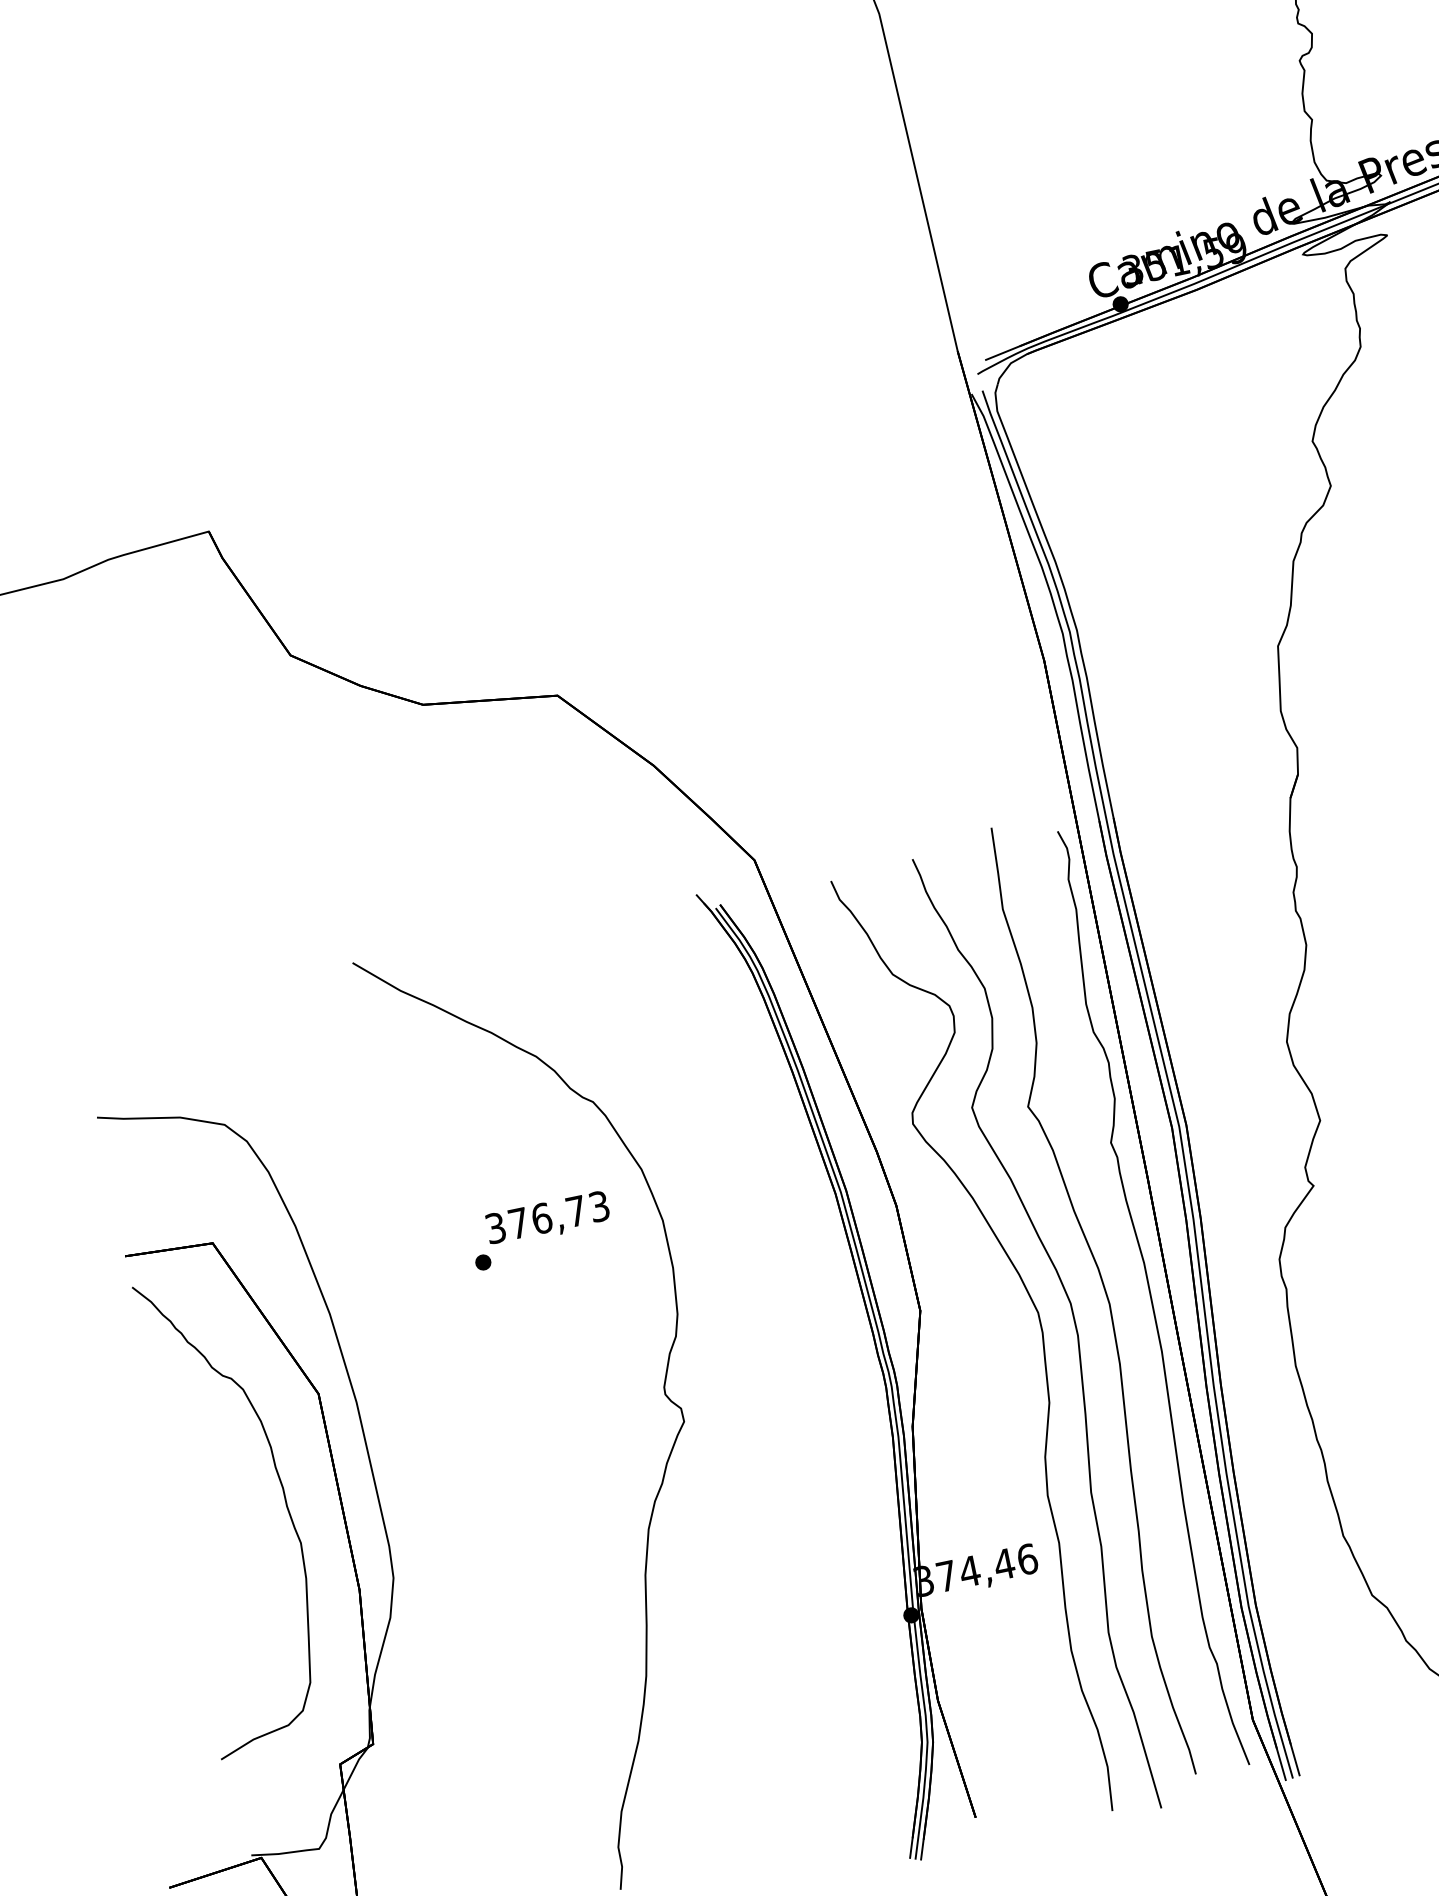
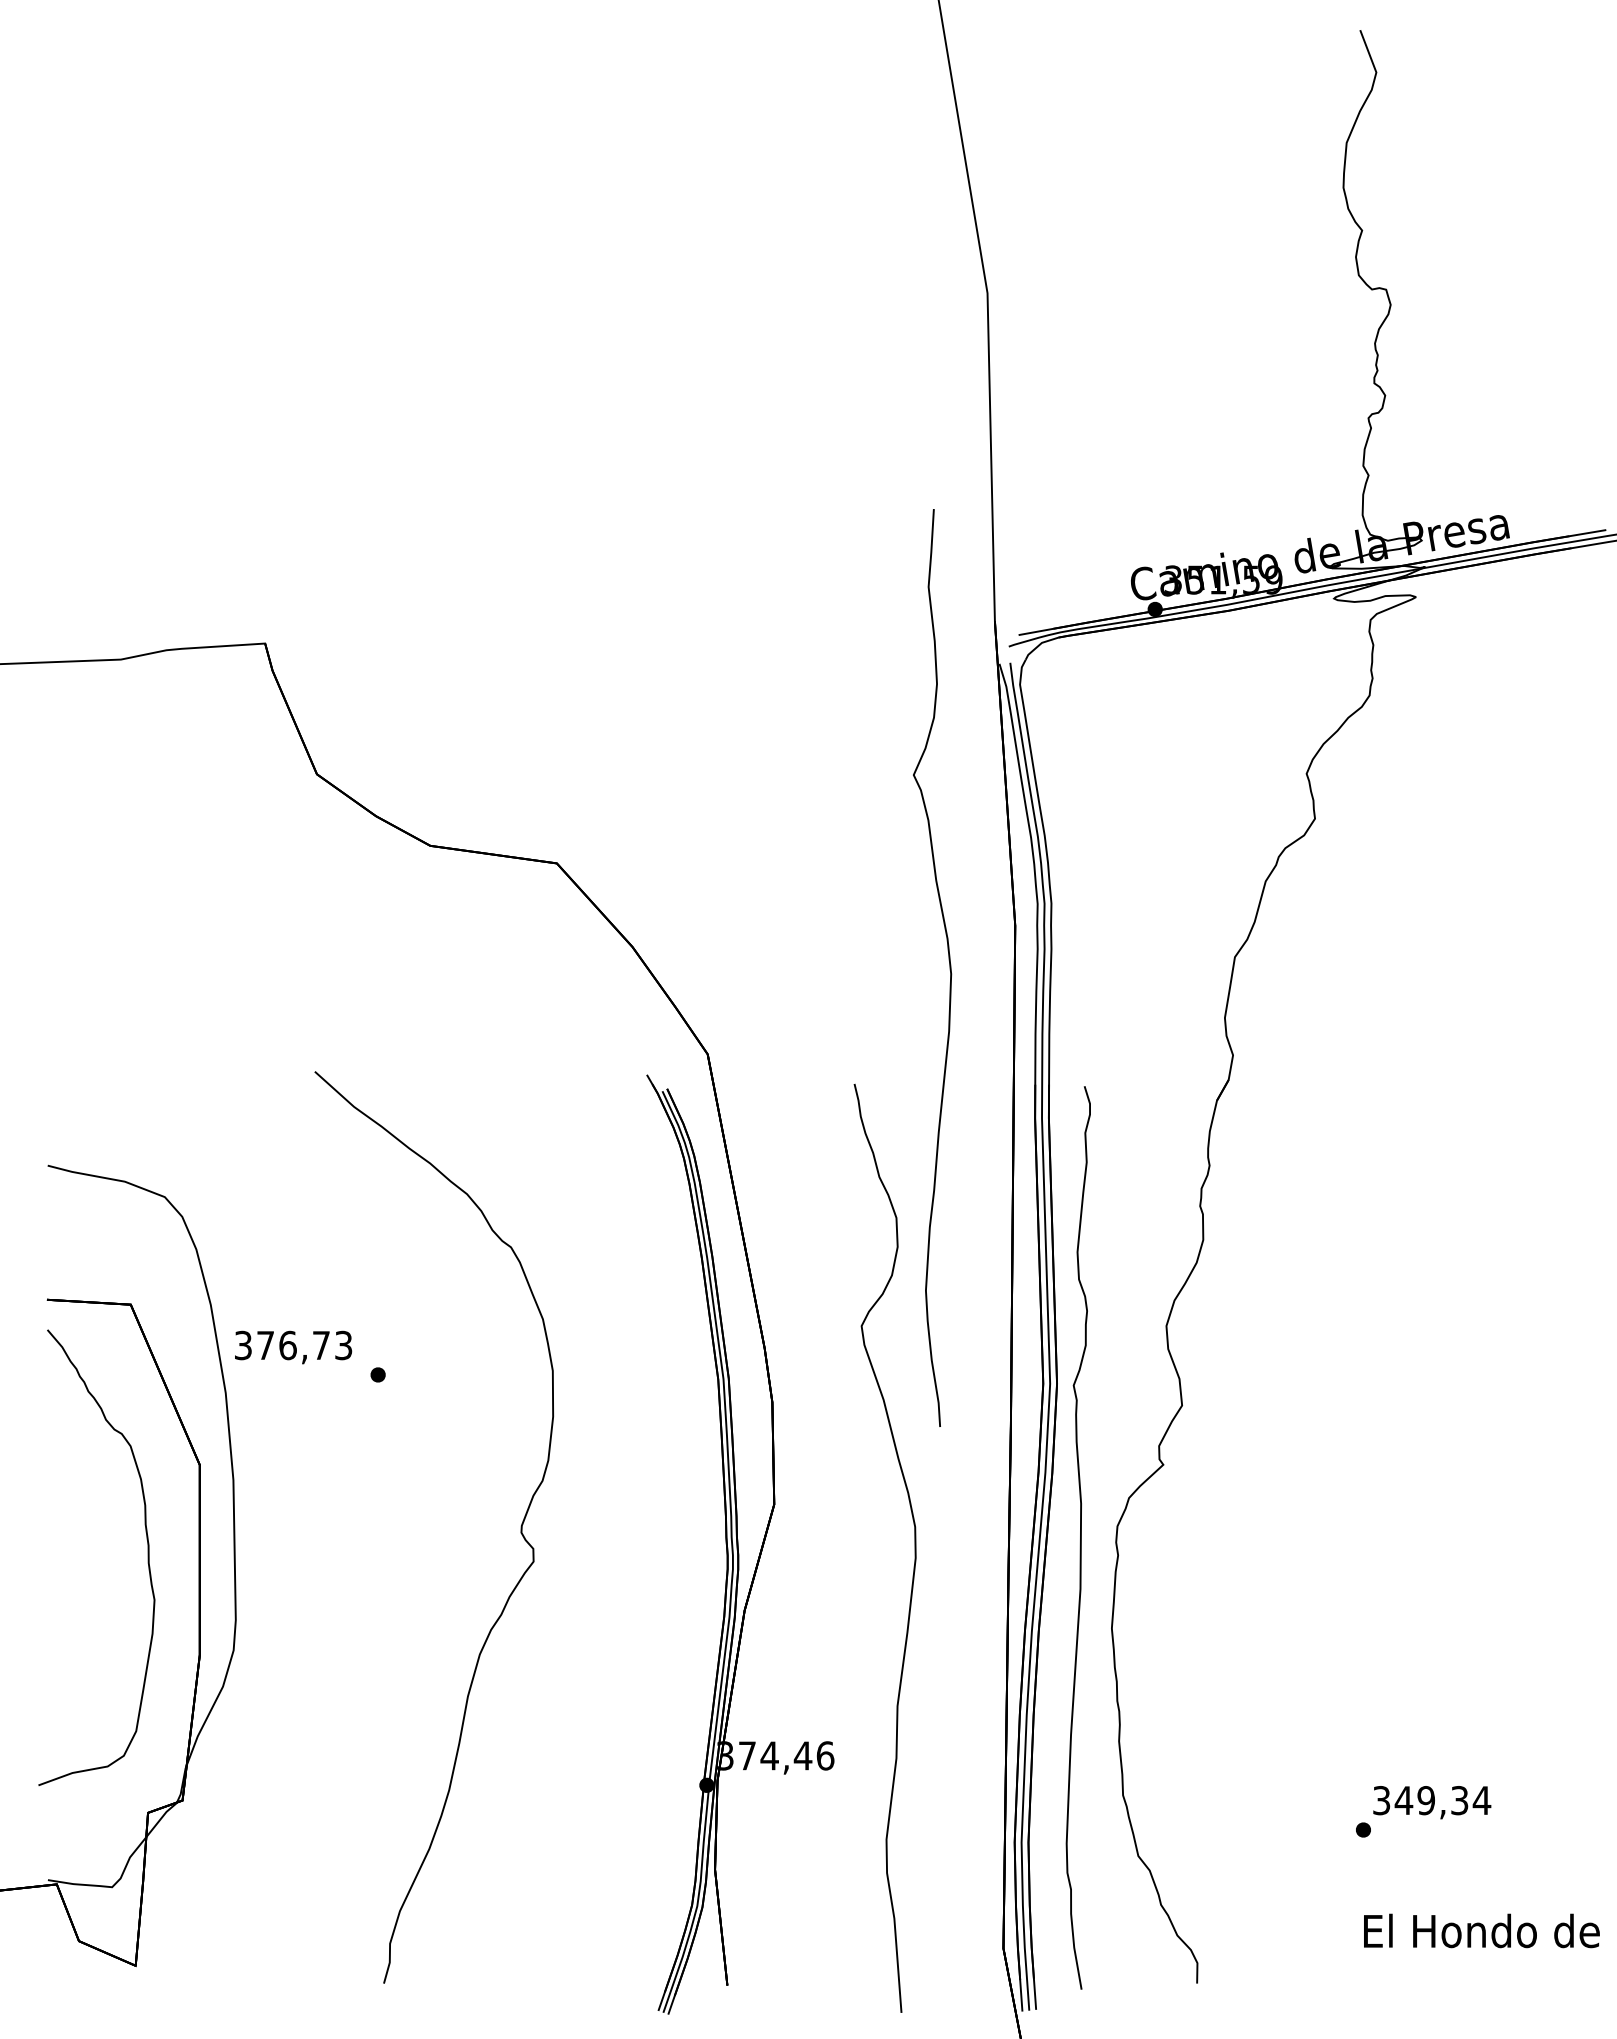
text: (548, 1219) -> (293, 1347), moved
part: (1106, 1297) -> (949, 967), moved
curve: (1150, 1298) -> (1080, 1537), moved
part: (1041, 1339) -> (881, 1554), removed

